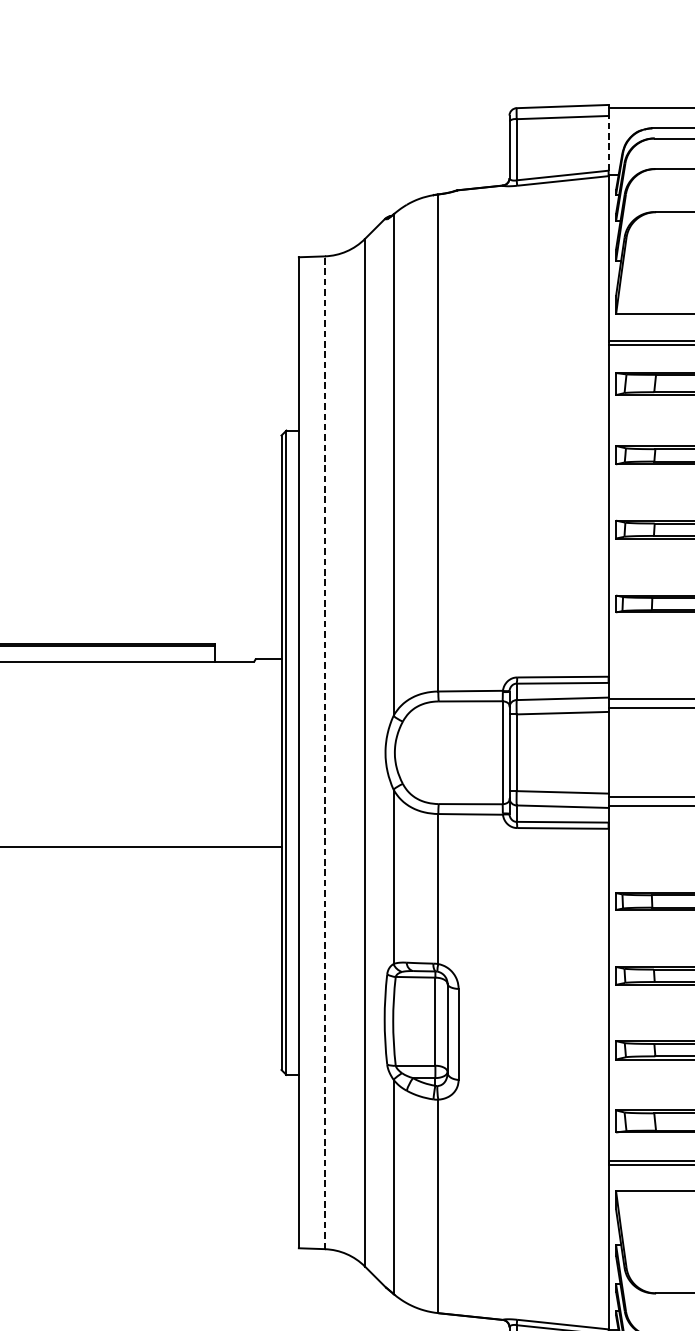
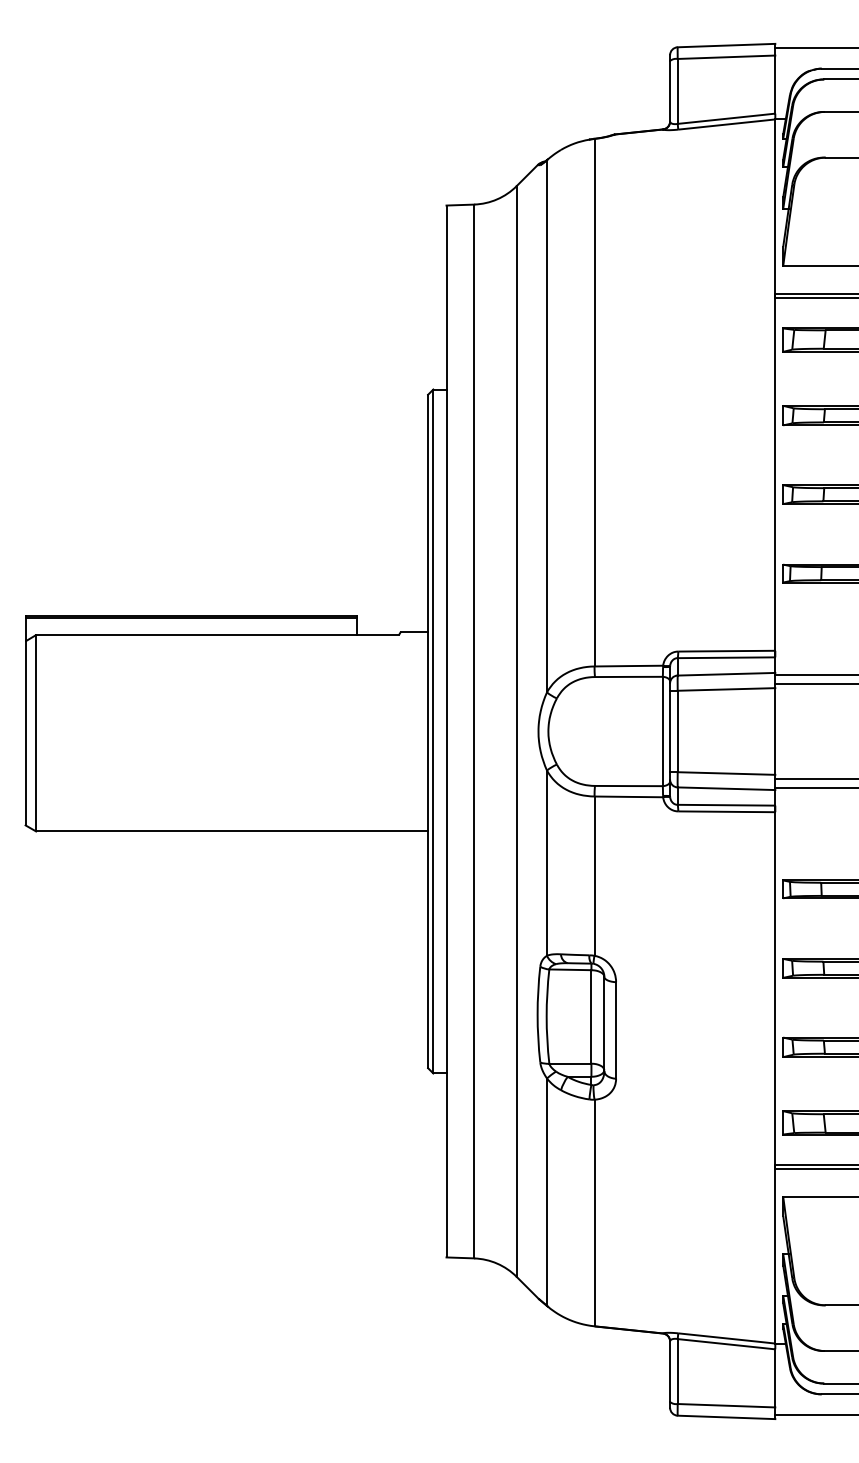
line: (608, 143) -> (775, 84), dashed -> solid
line: (325, 752) -> (474, 731), dashed -> solid

